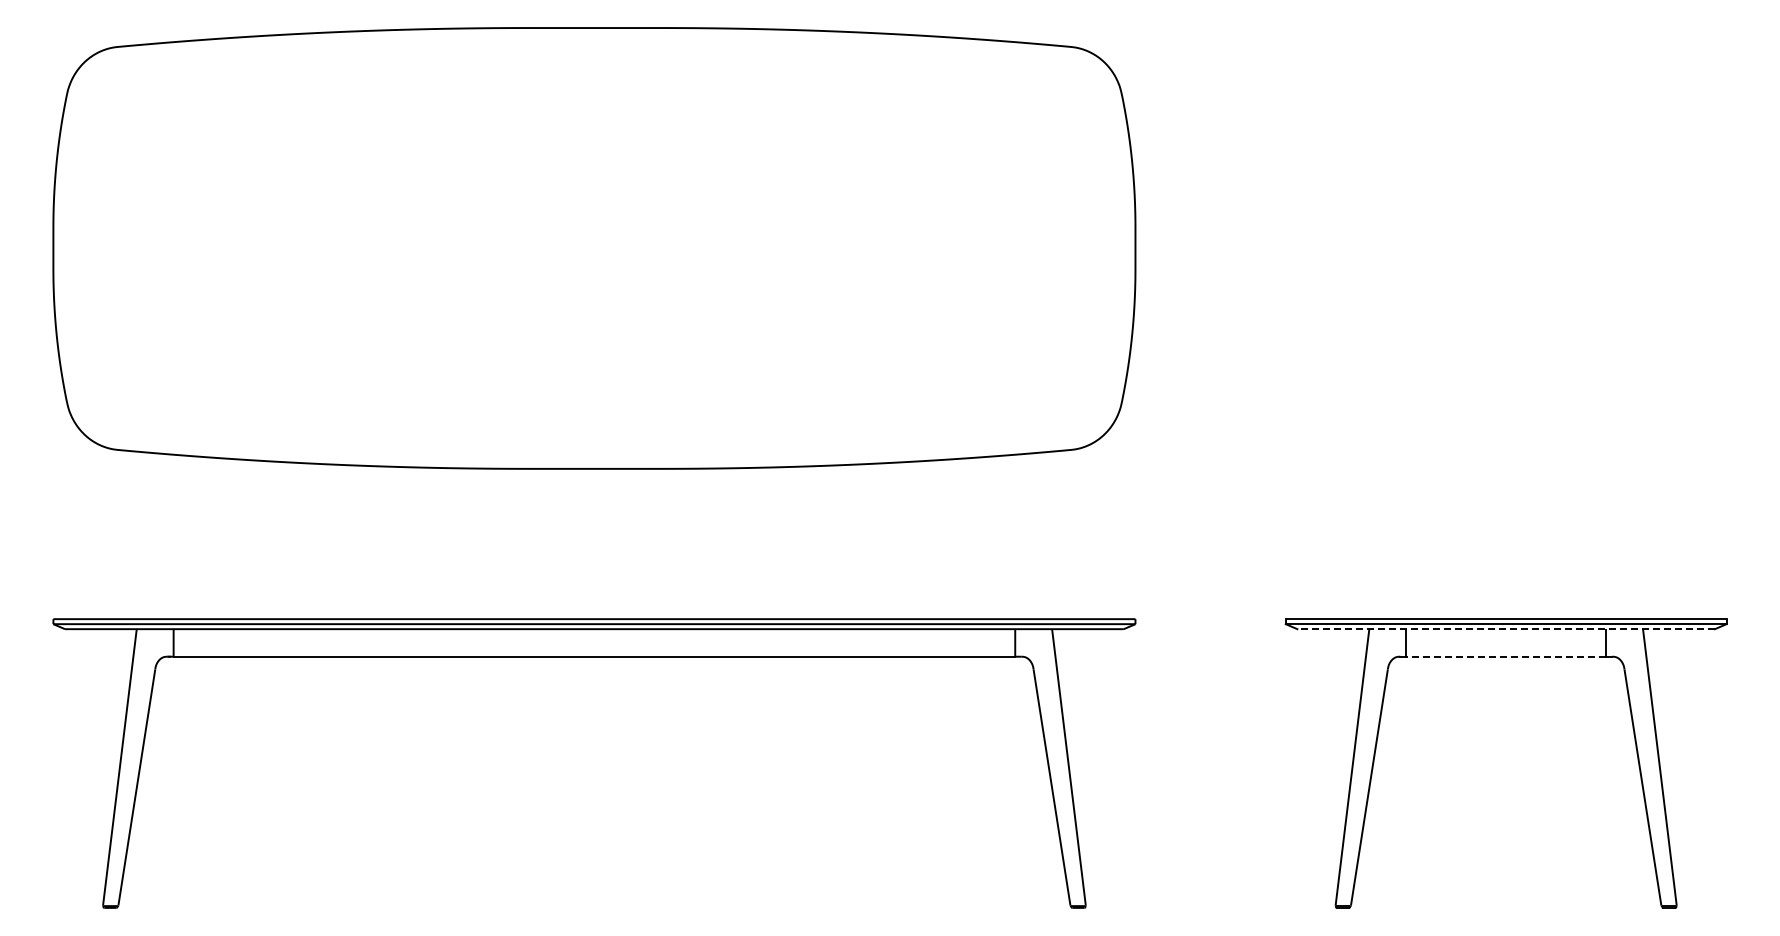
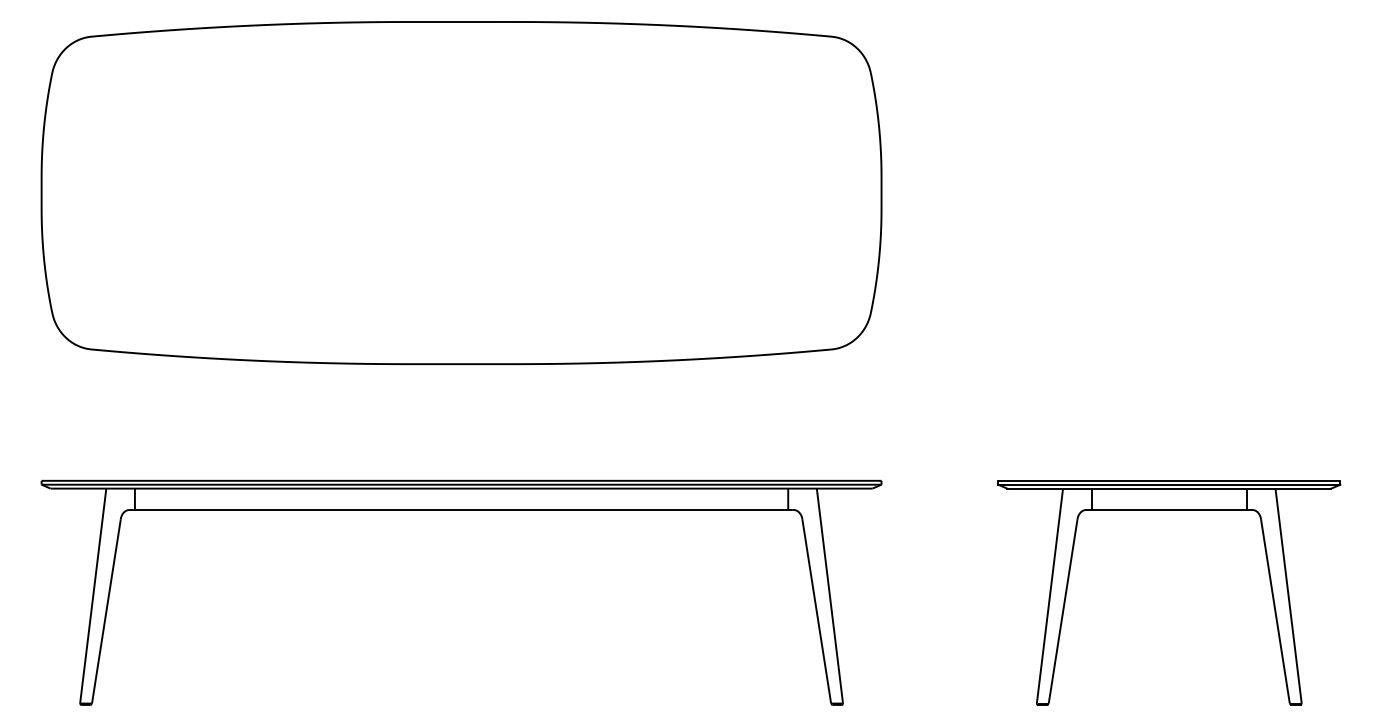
line: (1506, 629) -> (1169, 488), dashed -> solid
line: (1505, 656) -> (1168, 509), dashed -> solid

